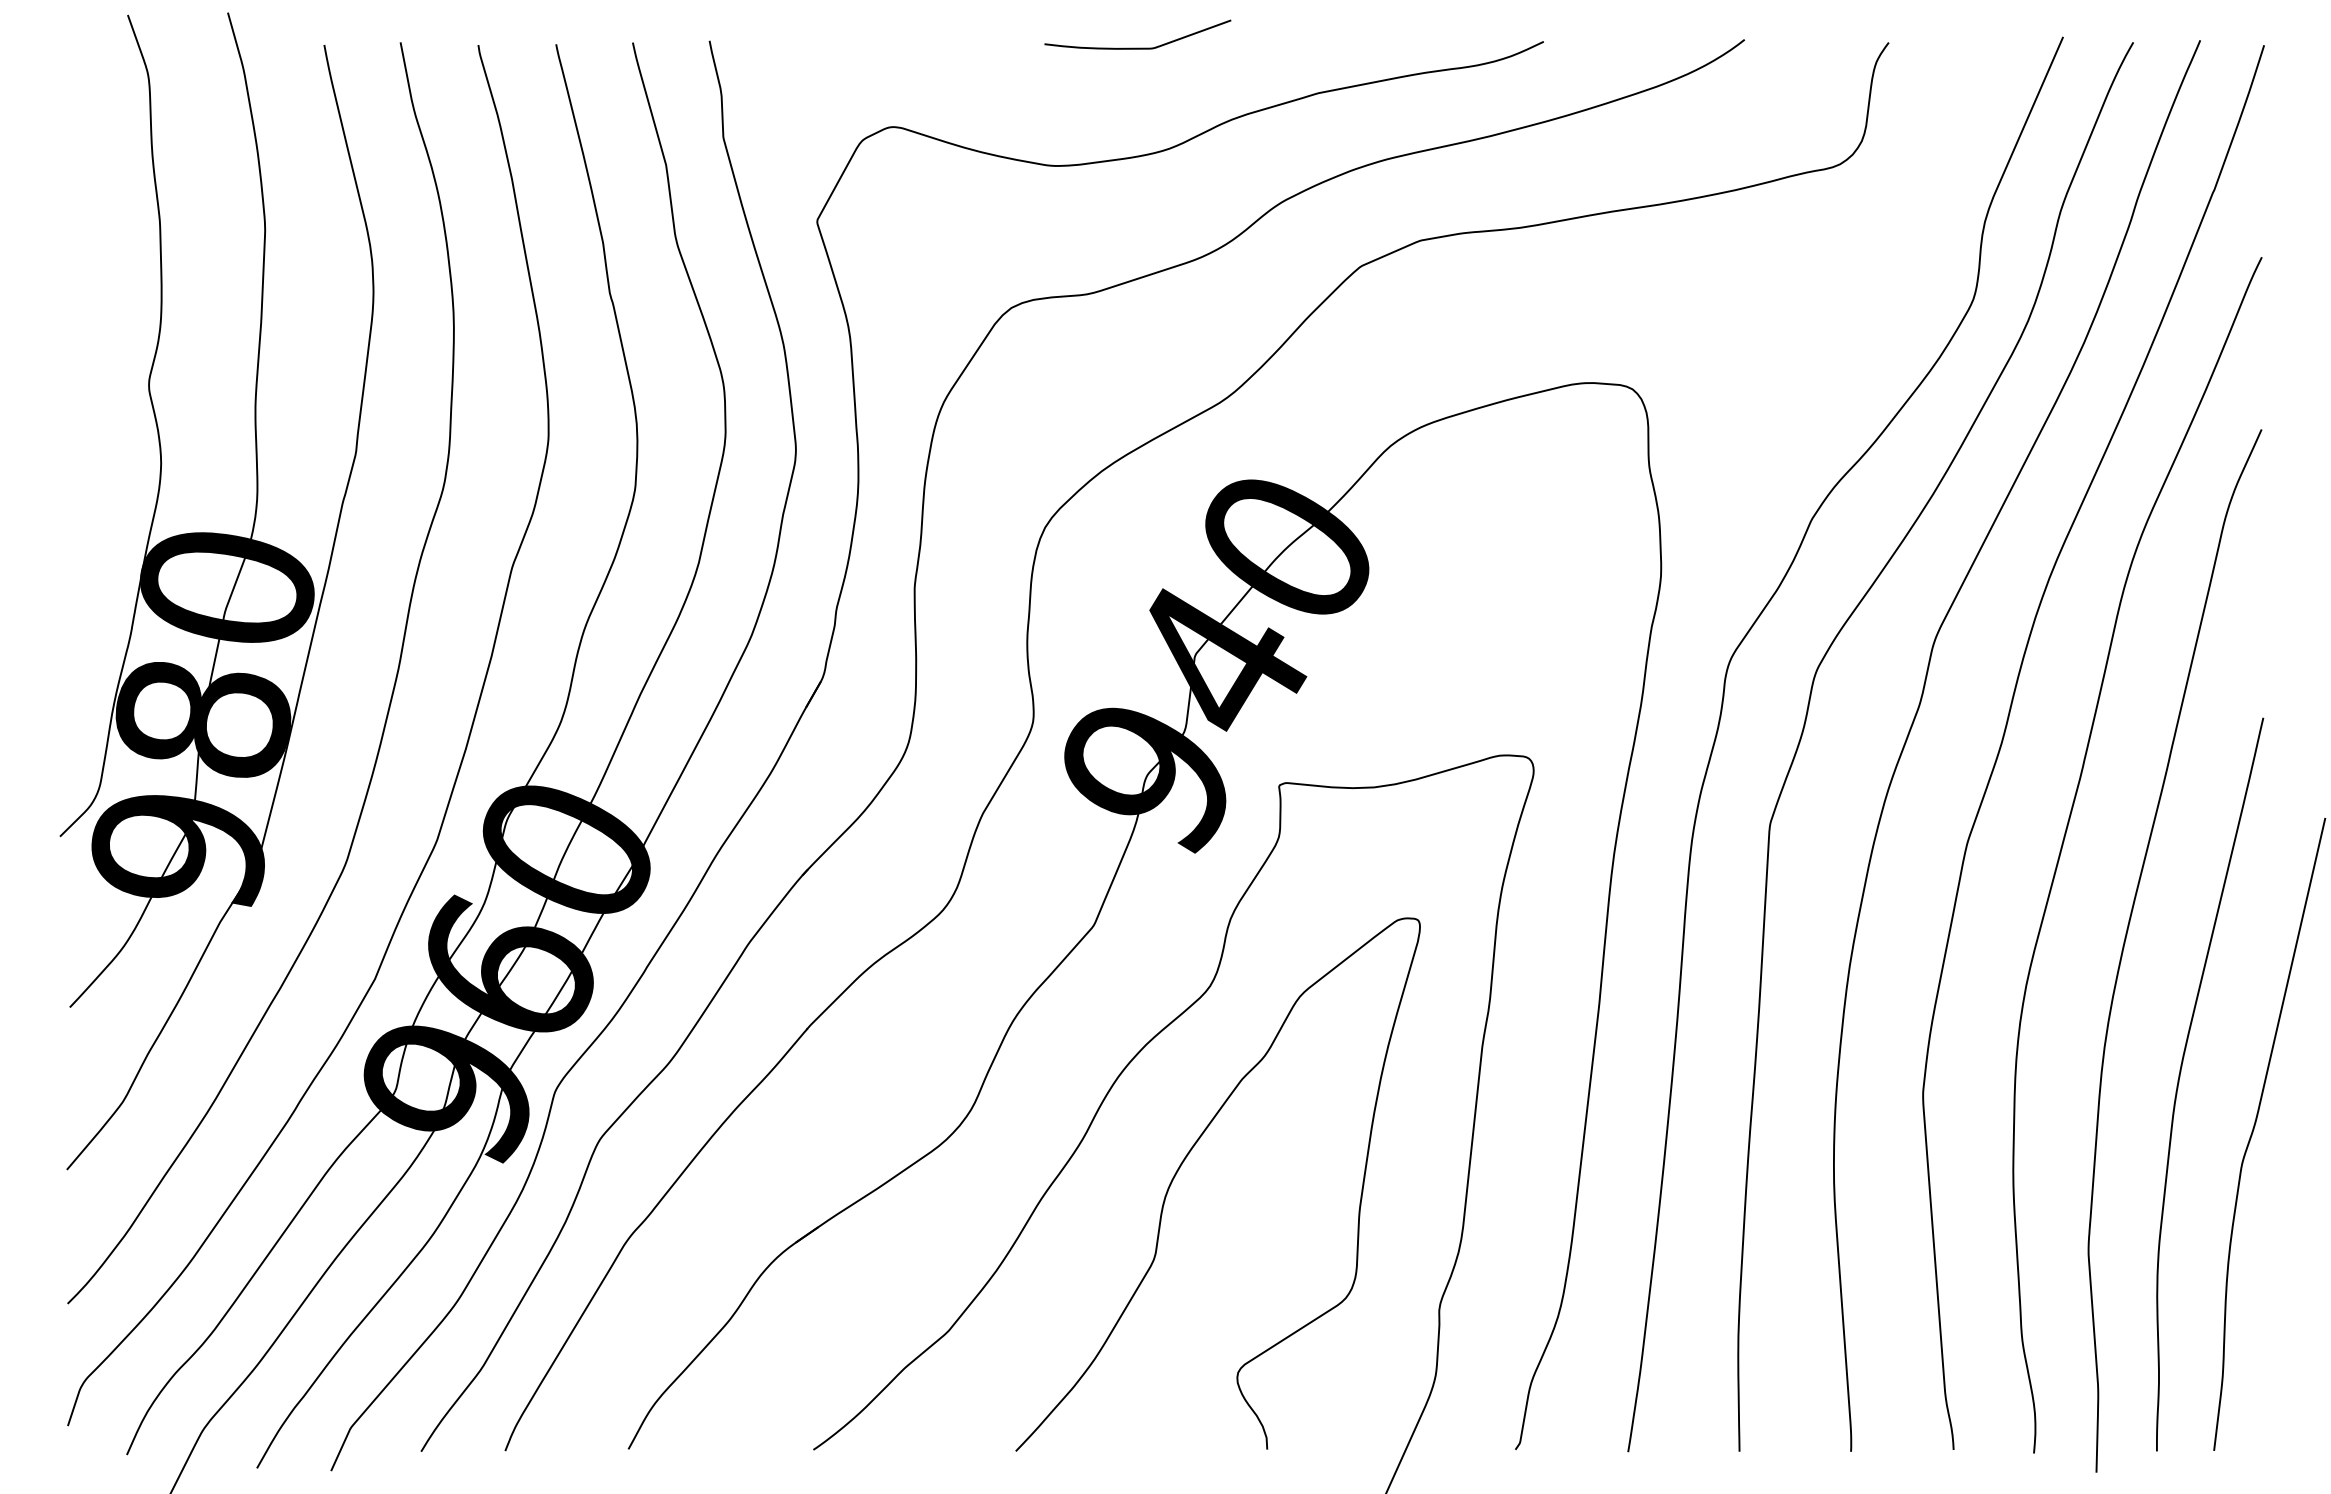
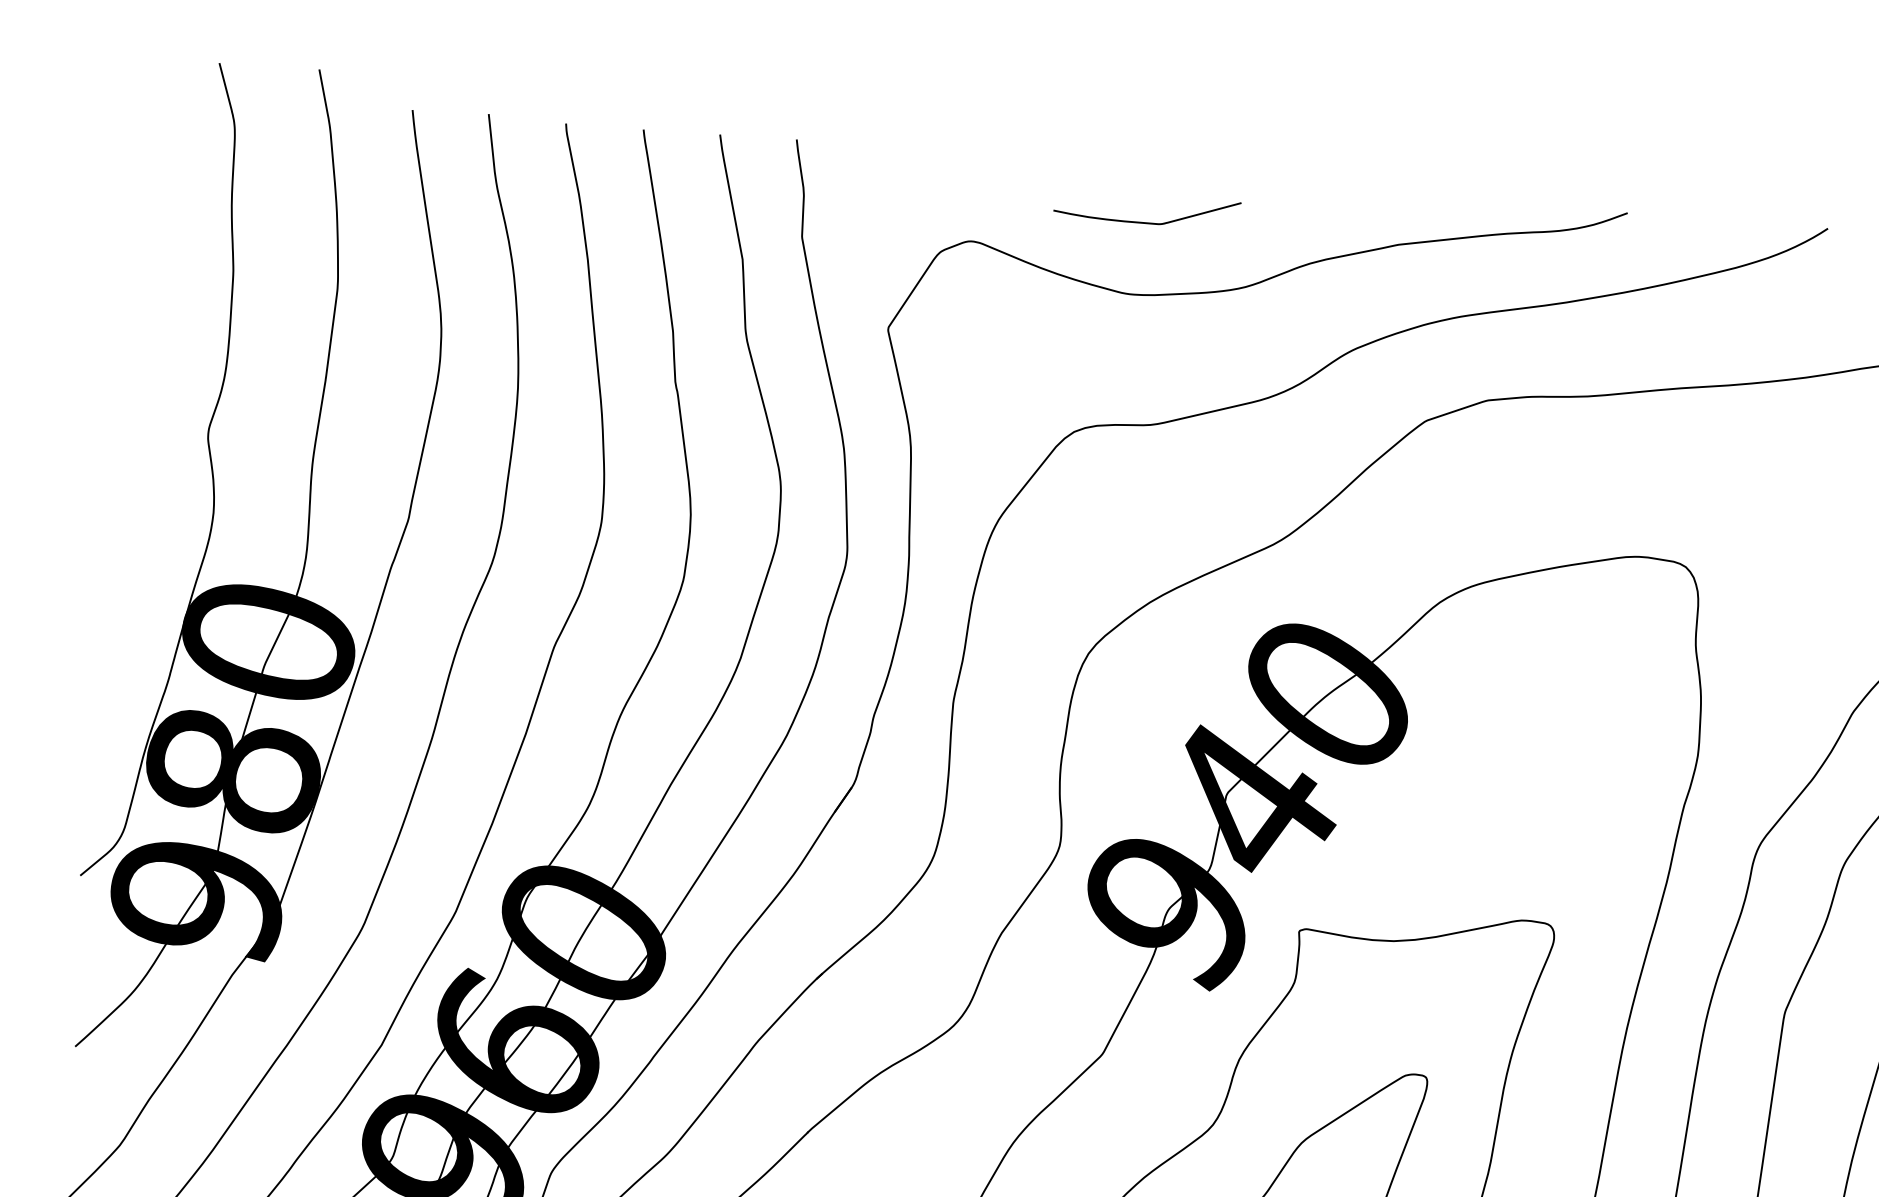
curve: (1137, 47) -> (1145, 221), moved

